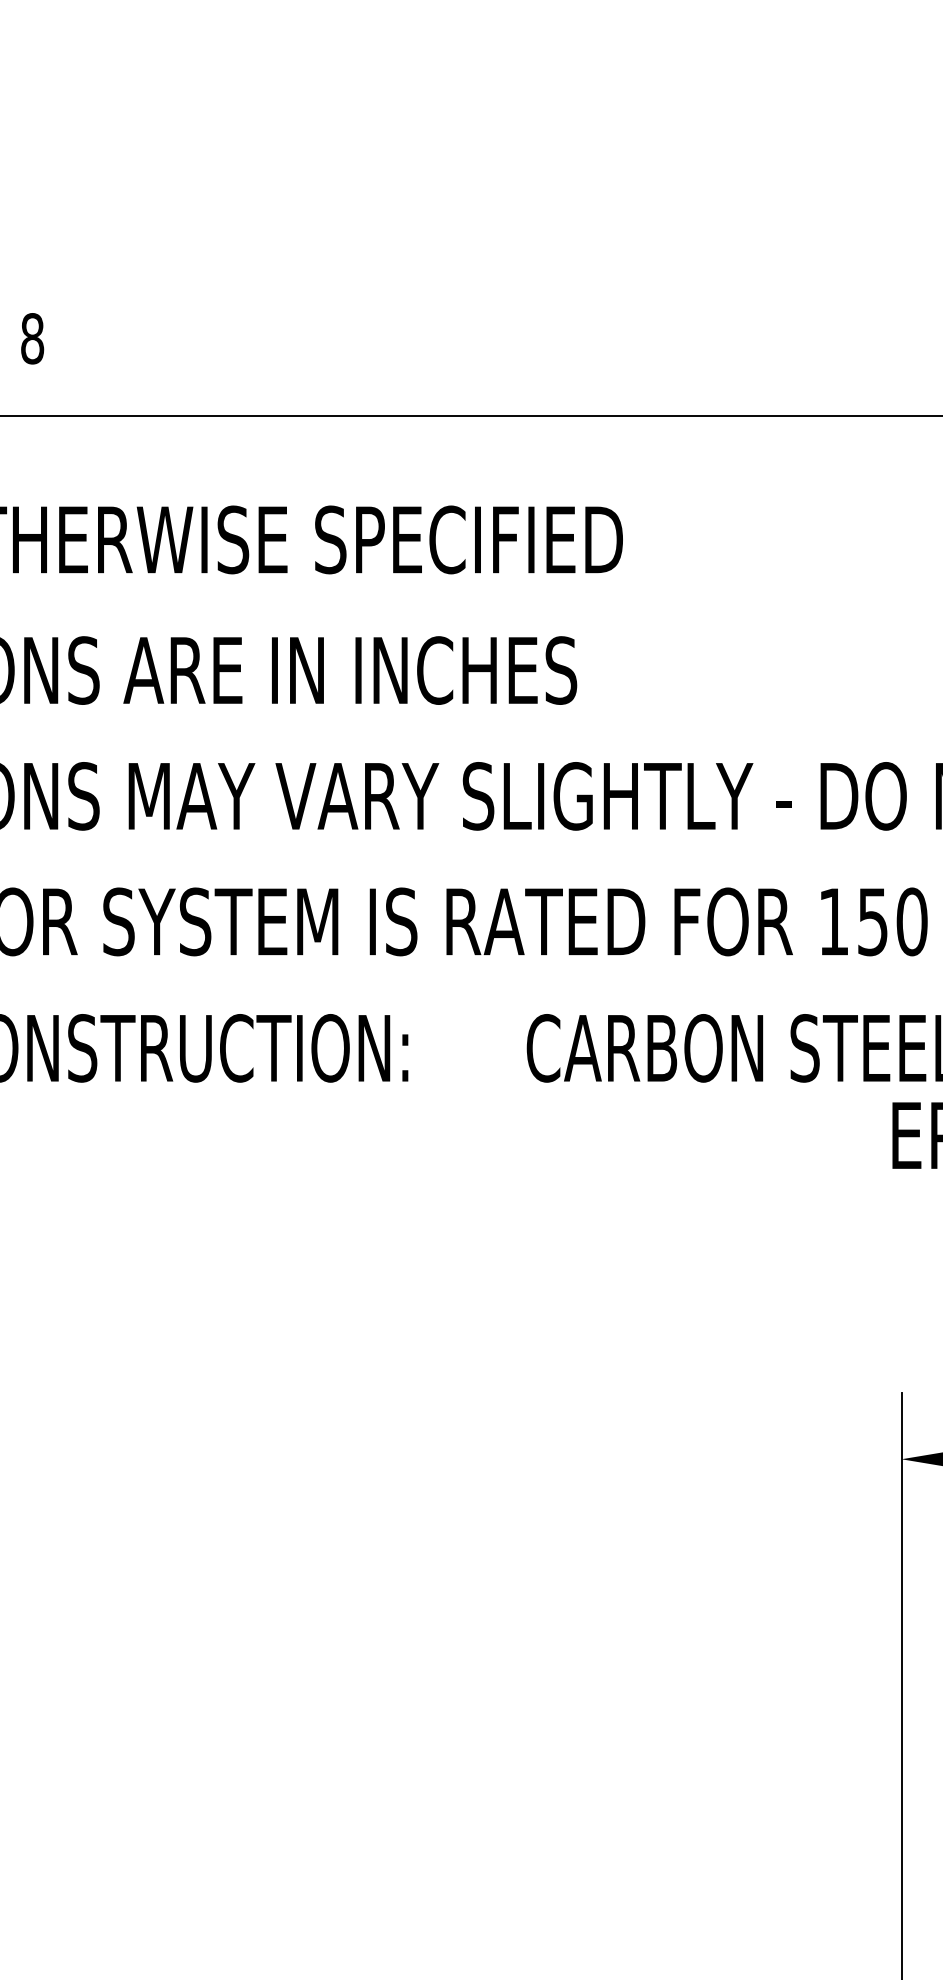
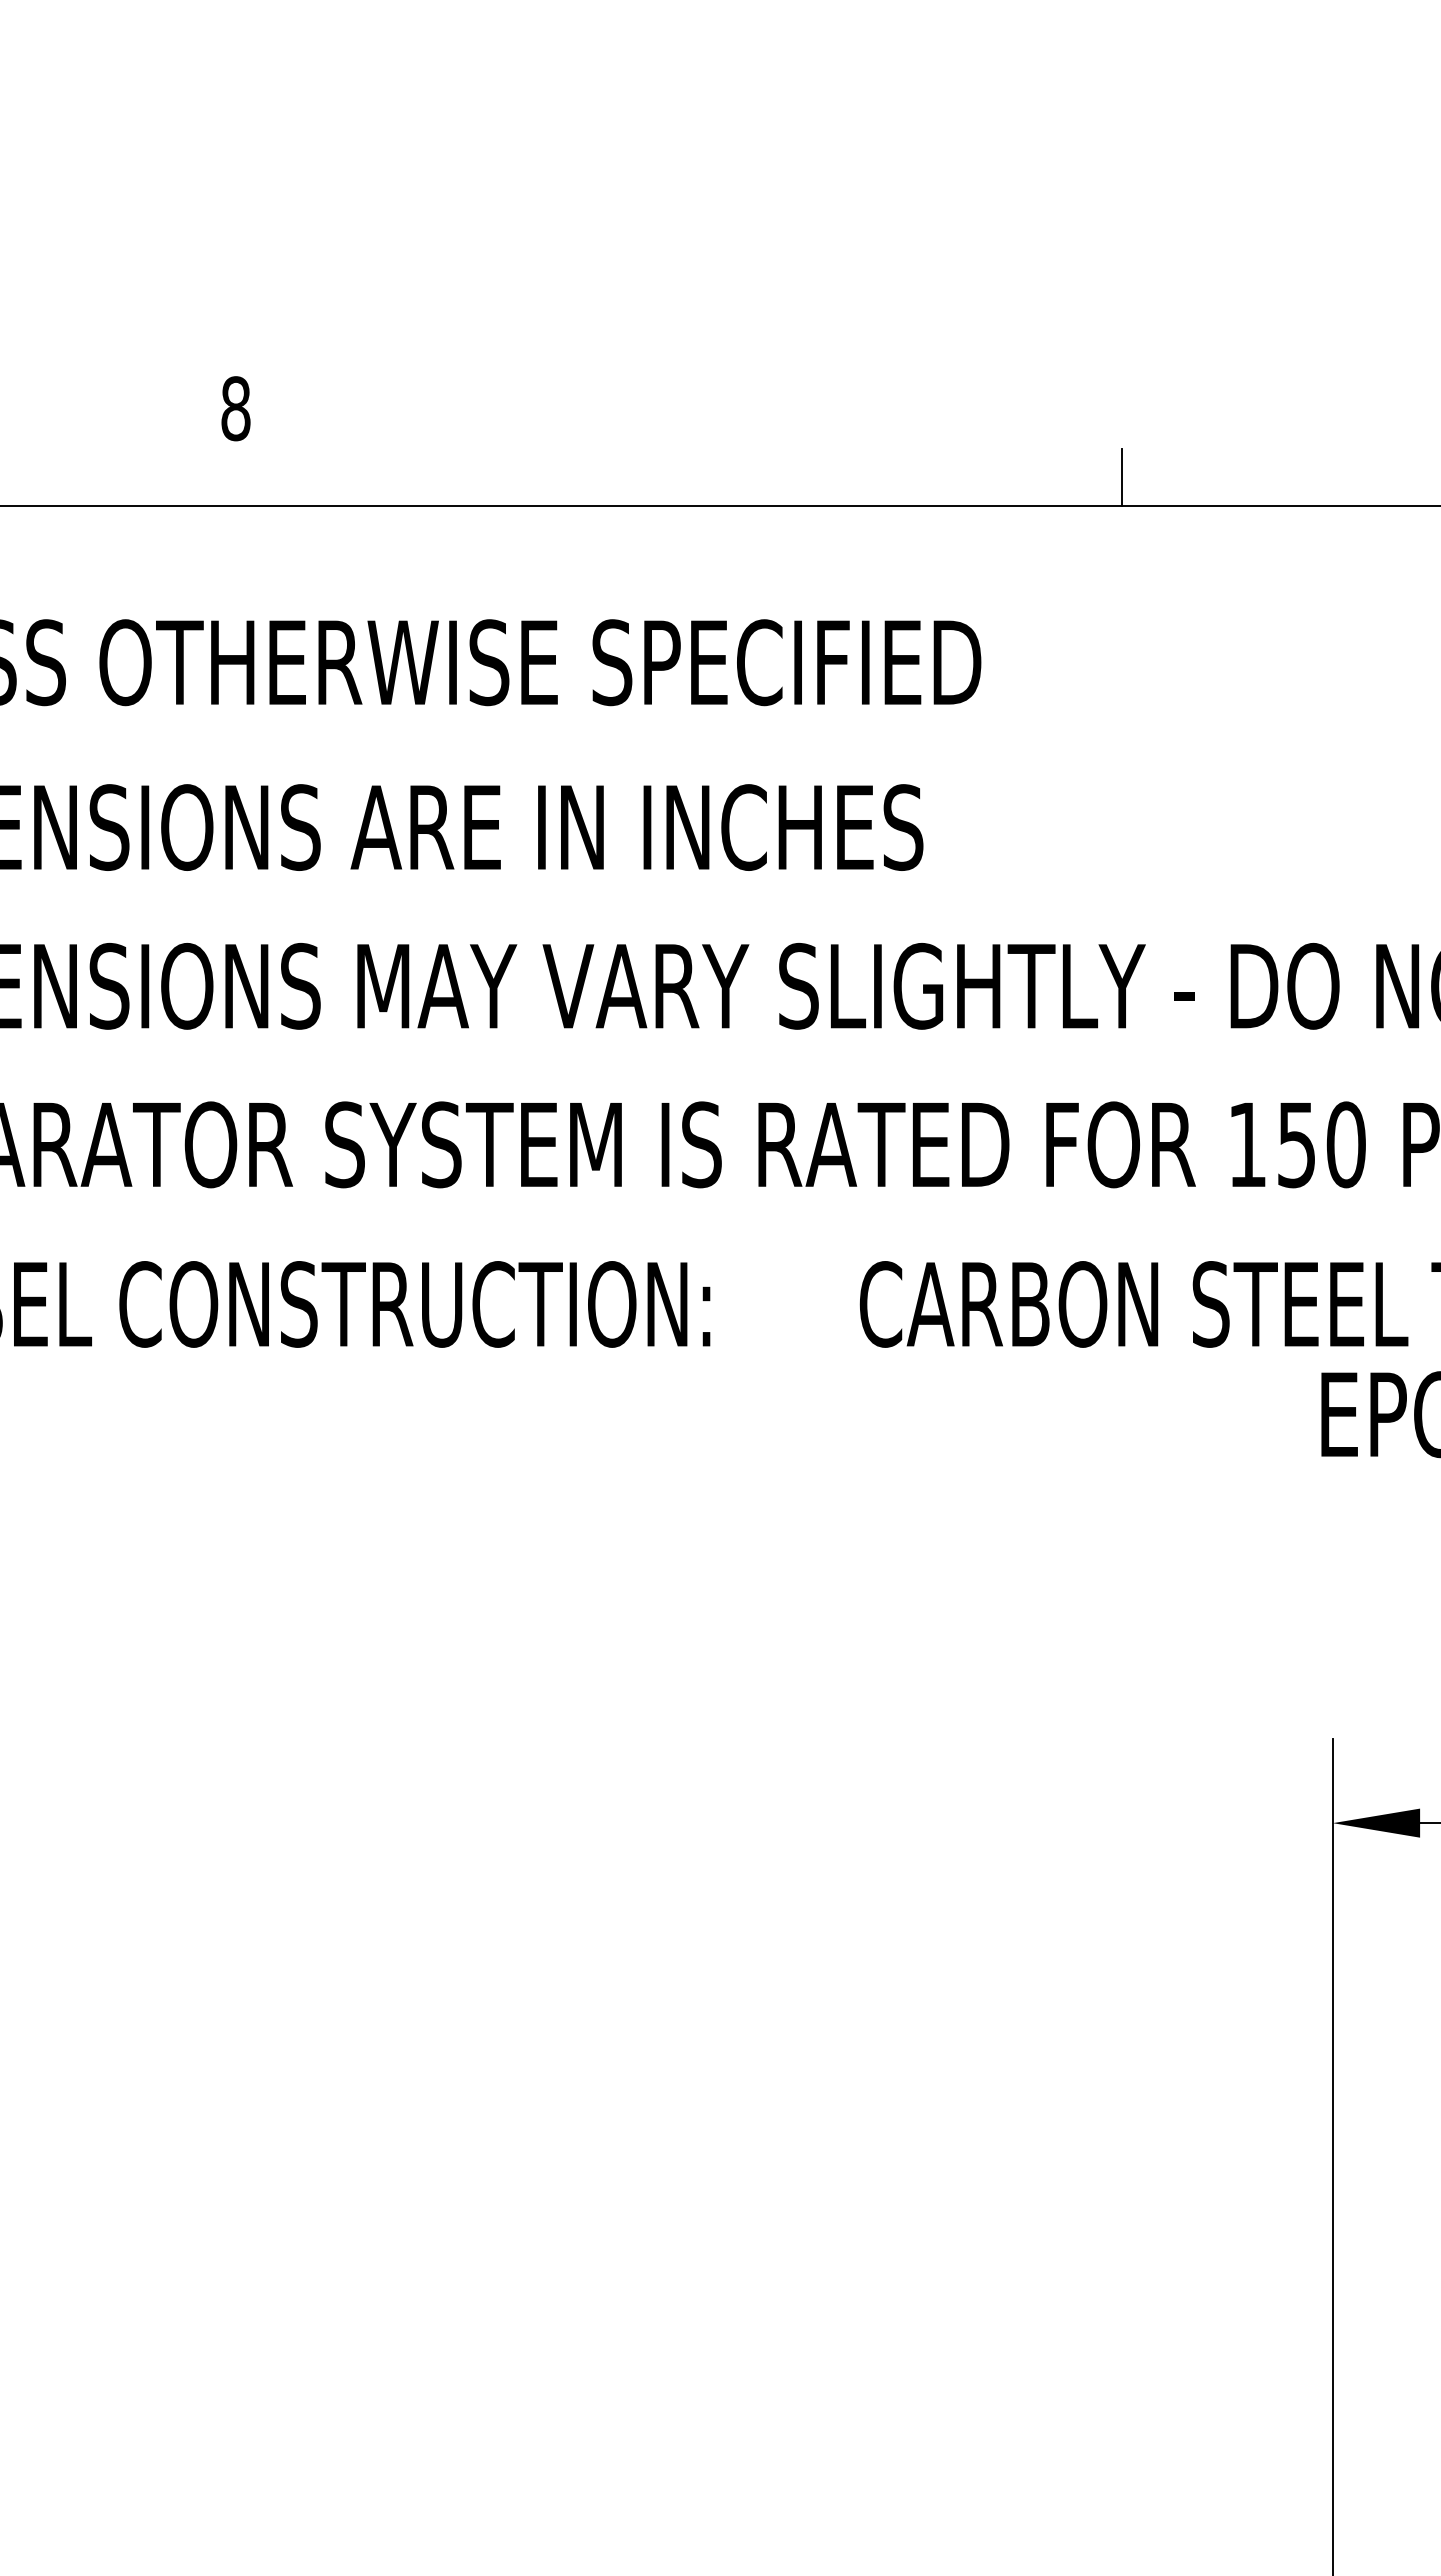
line: (734, 393) -> (1121, 477), added

